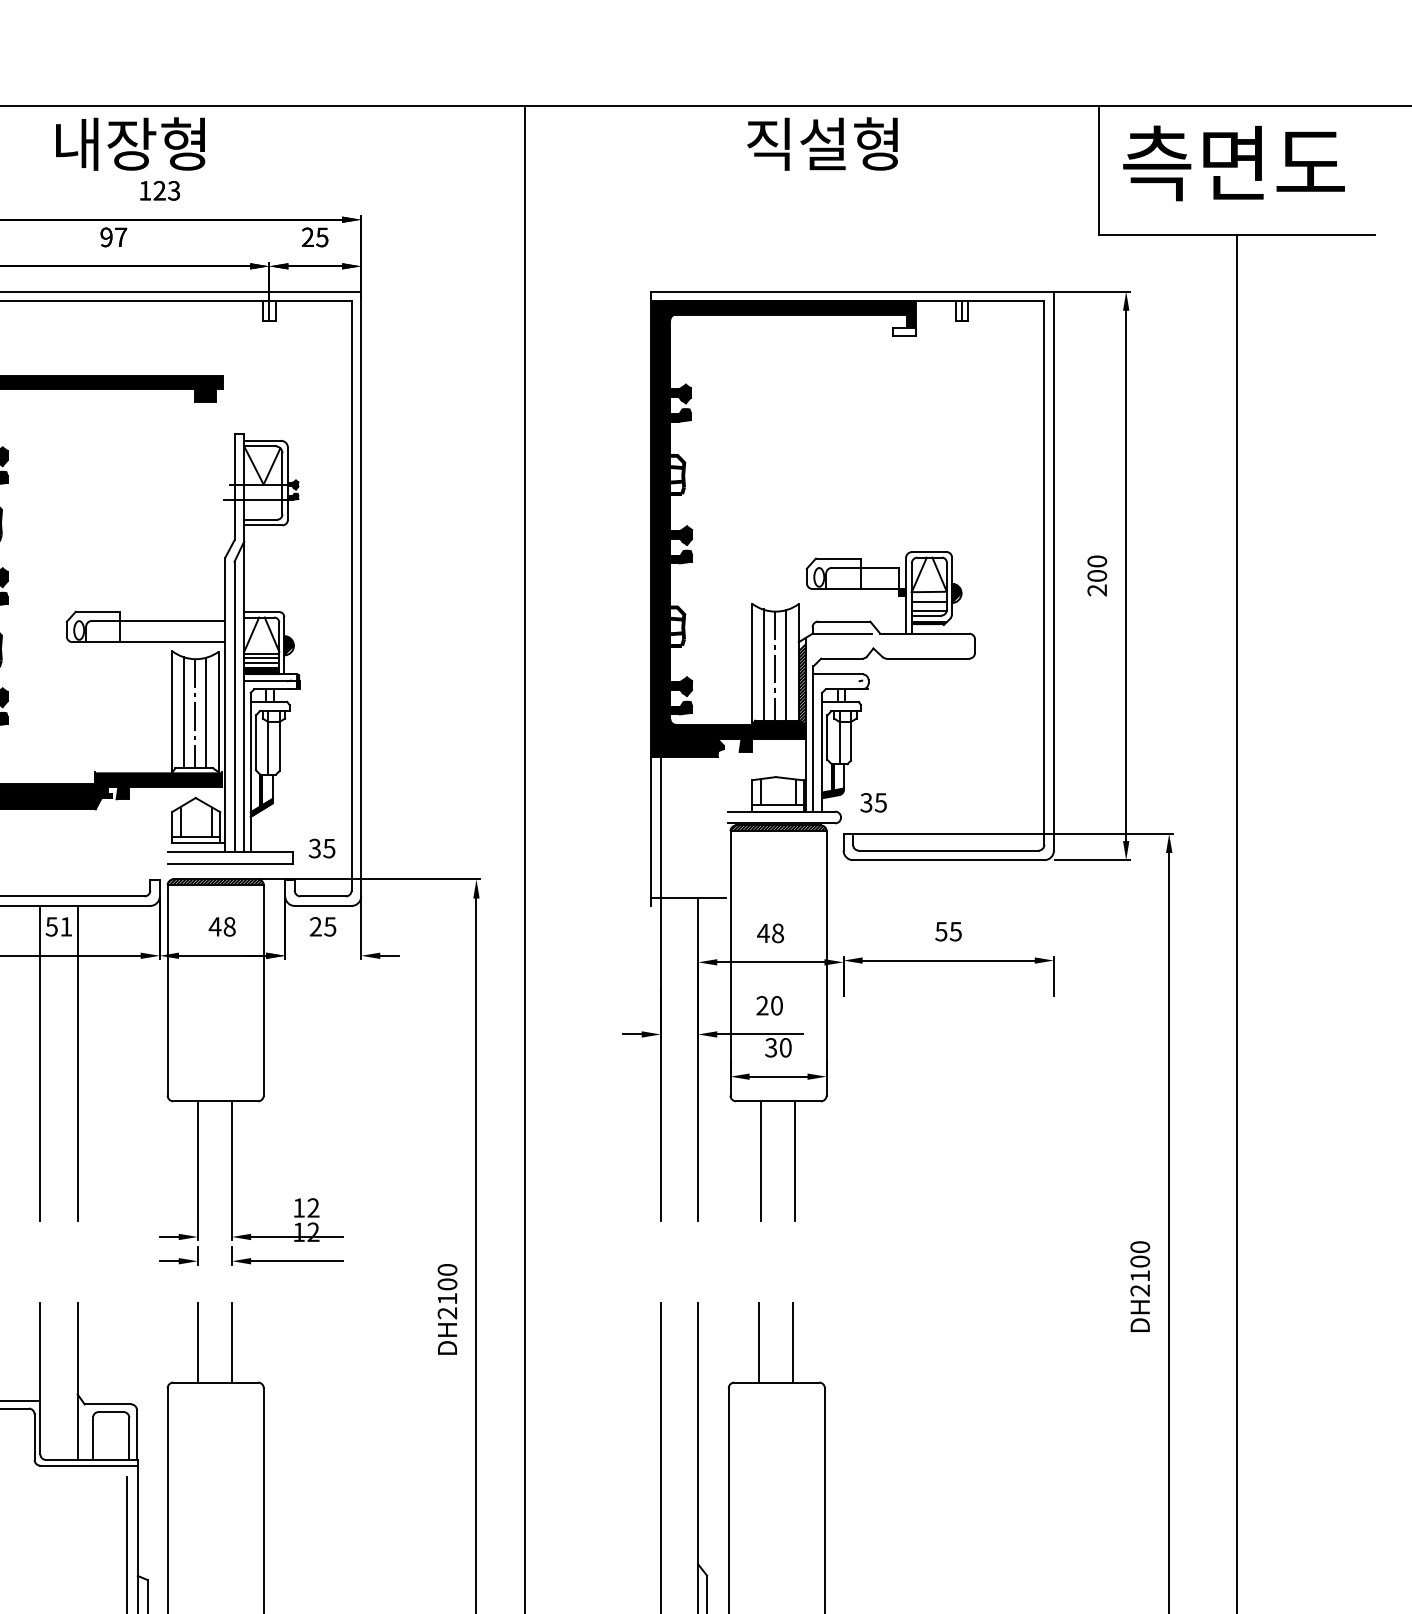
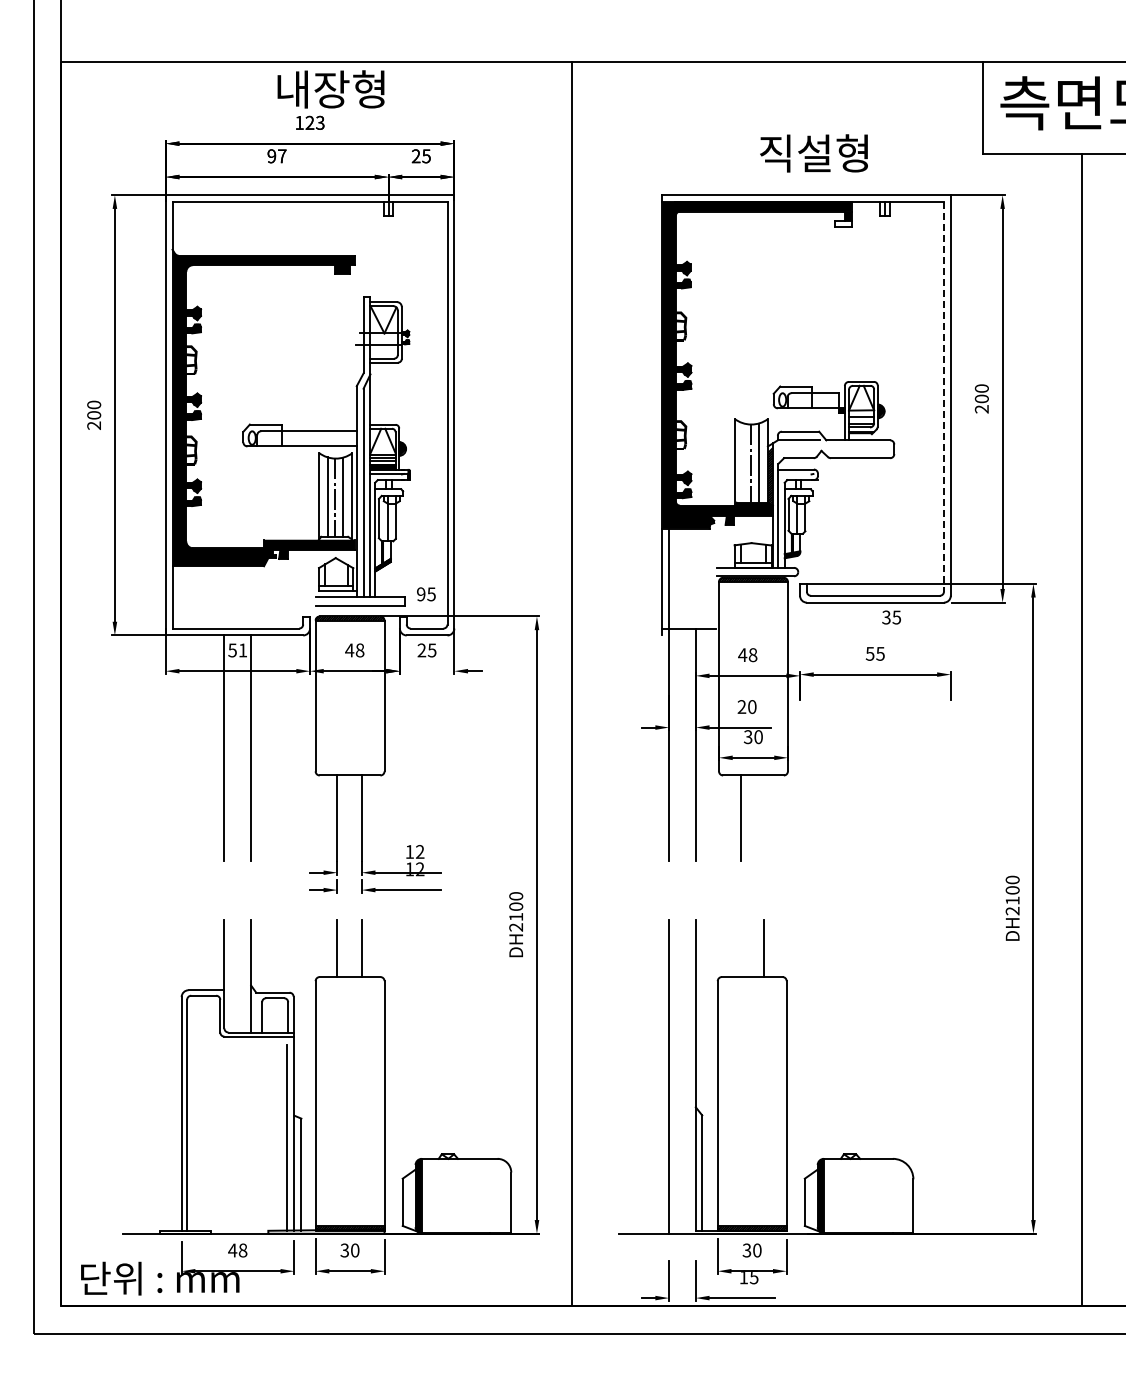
text: (129, 144) -> (330, 89), moved
text: (821, 144) -> (813, 153), moved
line: (1043, 572) -> (943, 396), solid -> dashed
line: (764, 664) -> (743, 462), removed
text: (873, 802) -> (891, 617), moved
text: (313, 848) -> (420, 594), 35 -> 95
line: (795, 1161) -> (765, 818), removed
line: (759, 1342) -> (739, 948), removed

